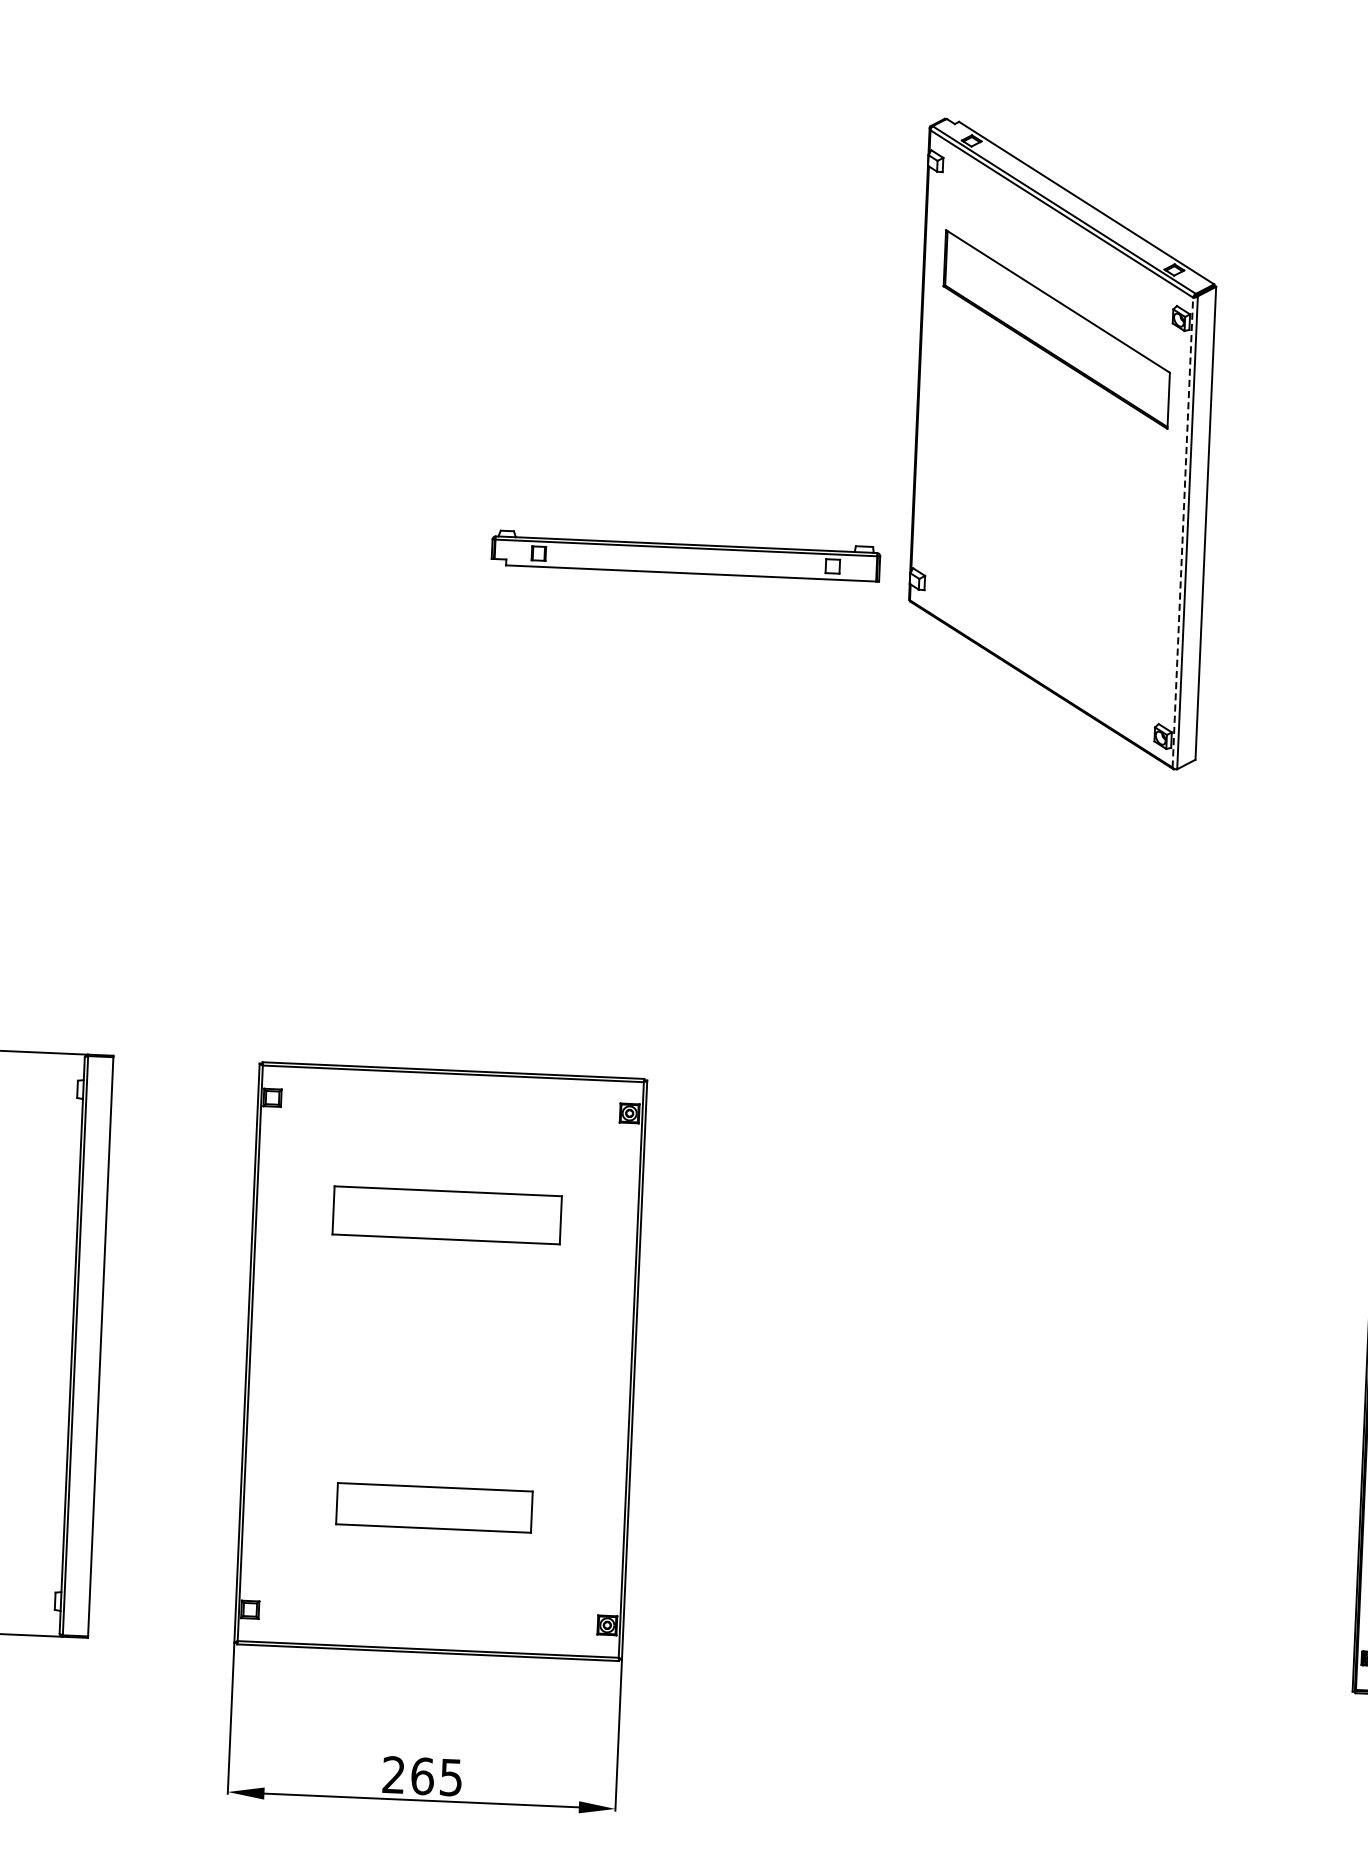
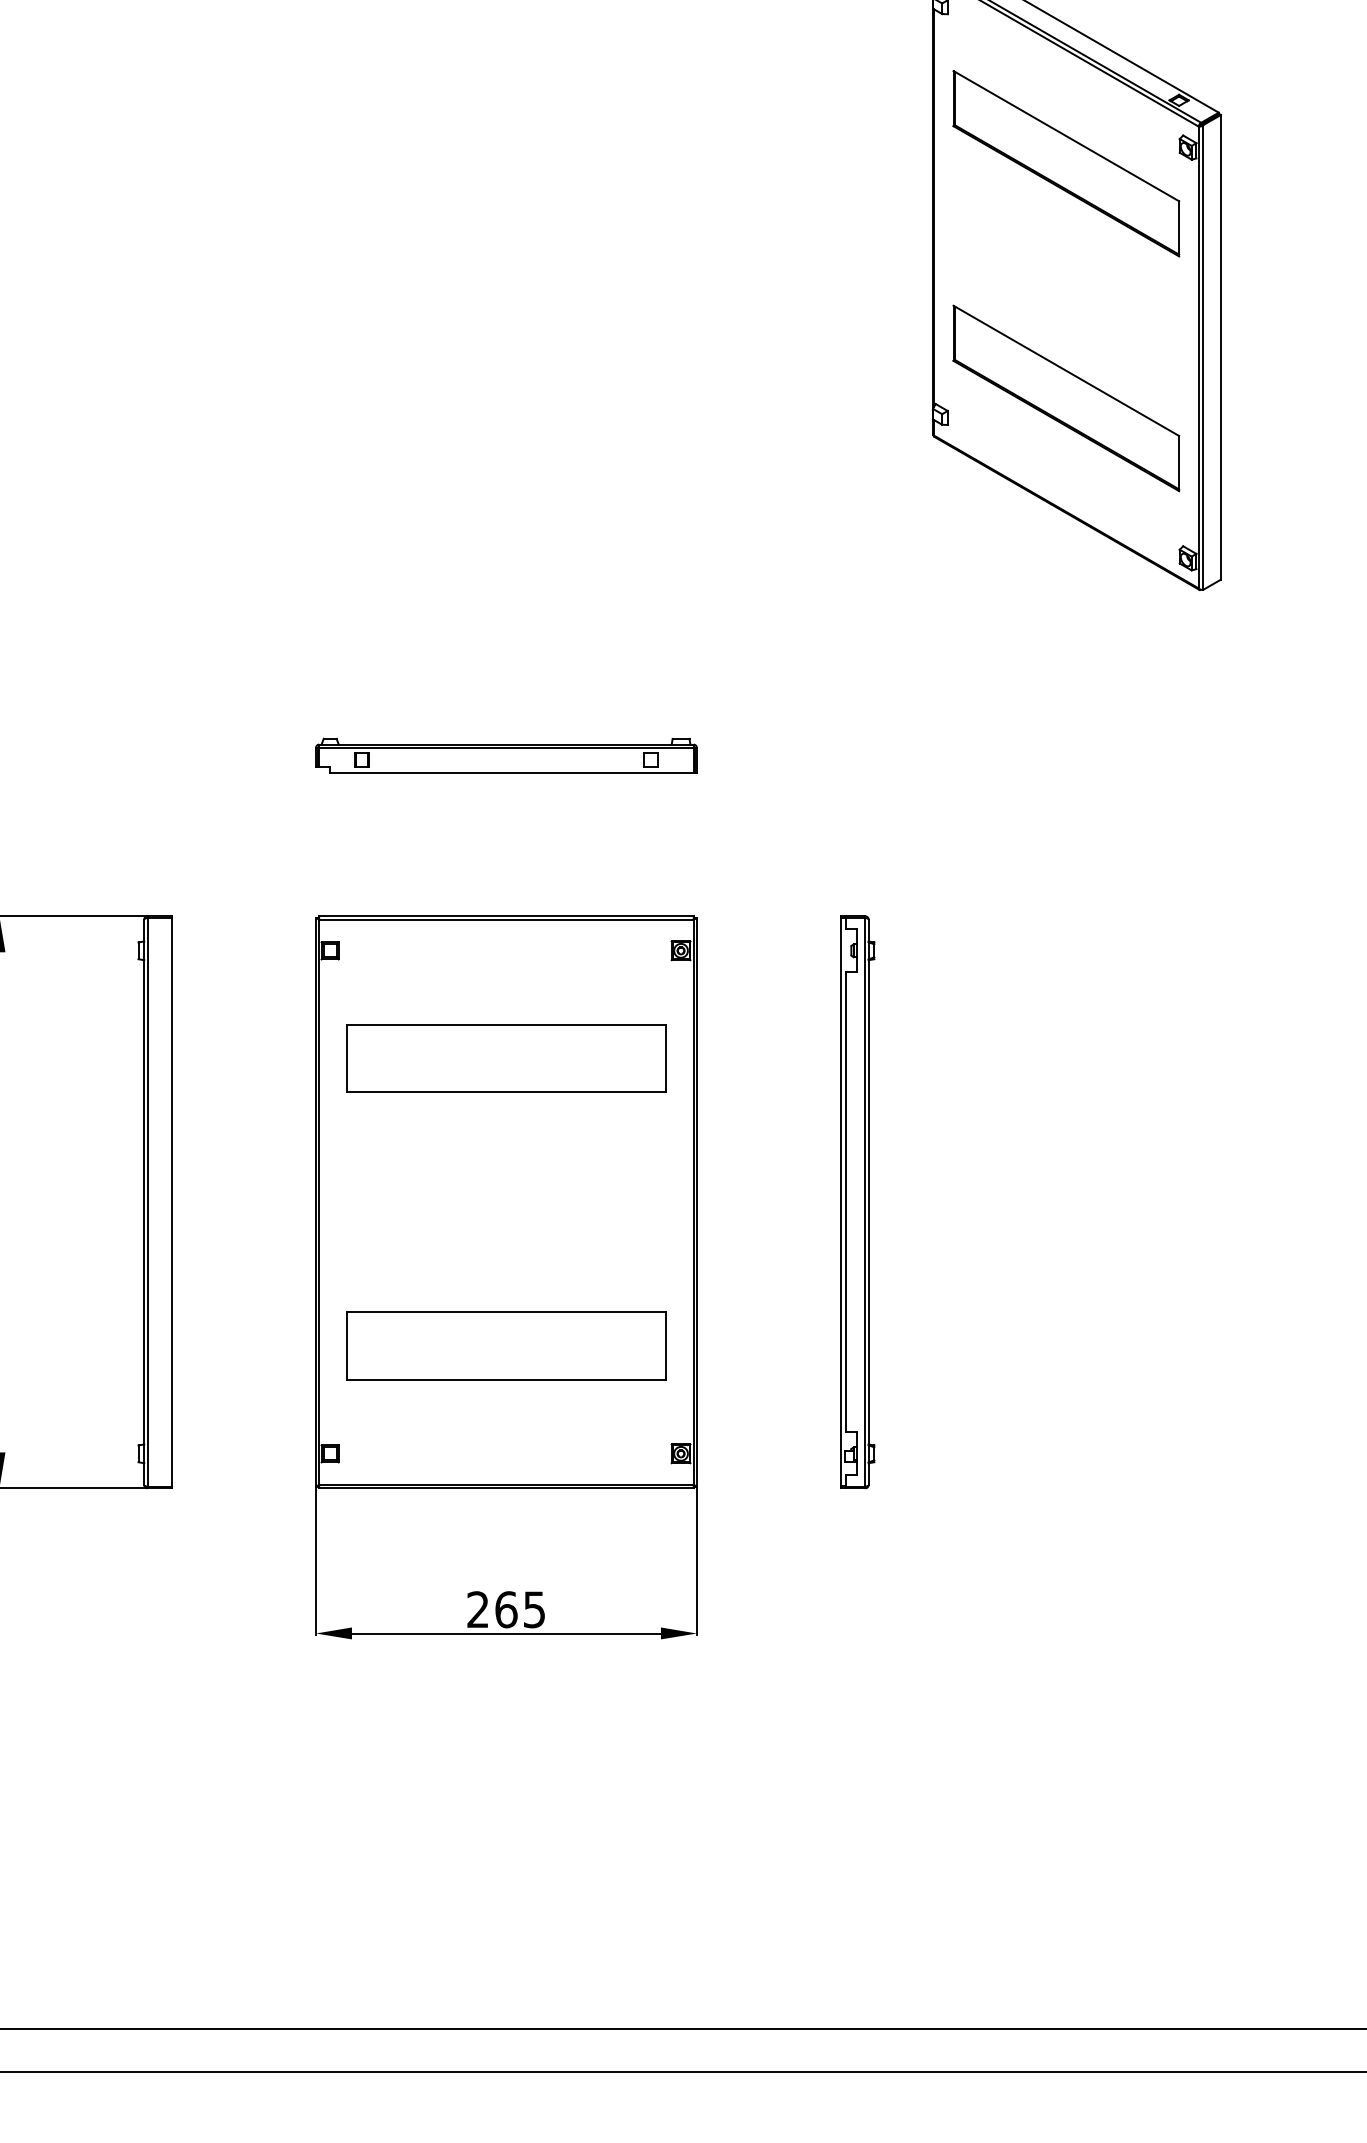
line: (1182, 532) -> (1198, 357), dashed -> solid
part: (686, 555) -> (506, 755), moved
part: (1046, 568) -> (1066, 398), added
part: (447, 1215) -> (506, 1058), size x1.43
part: (798, 1377) -> (857, 1202), added
part: (434, 1507) -> (506, 1345), size x1.67

